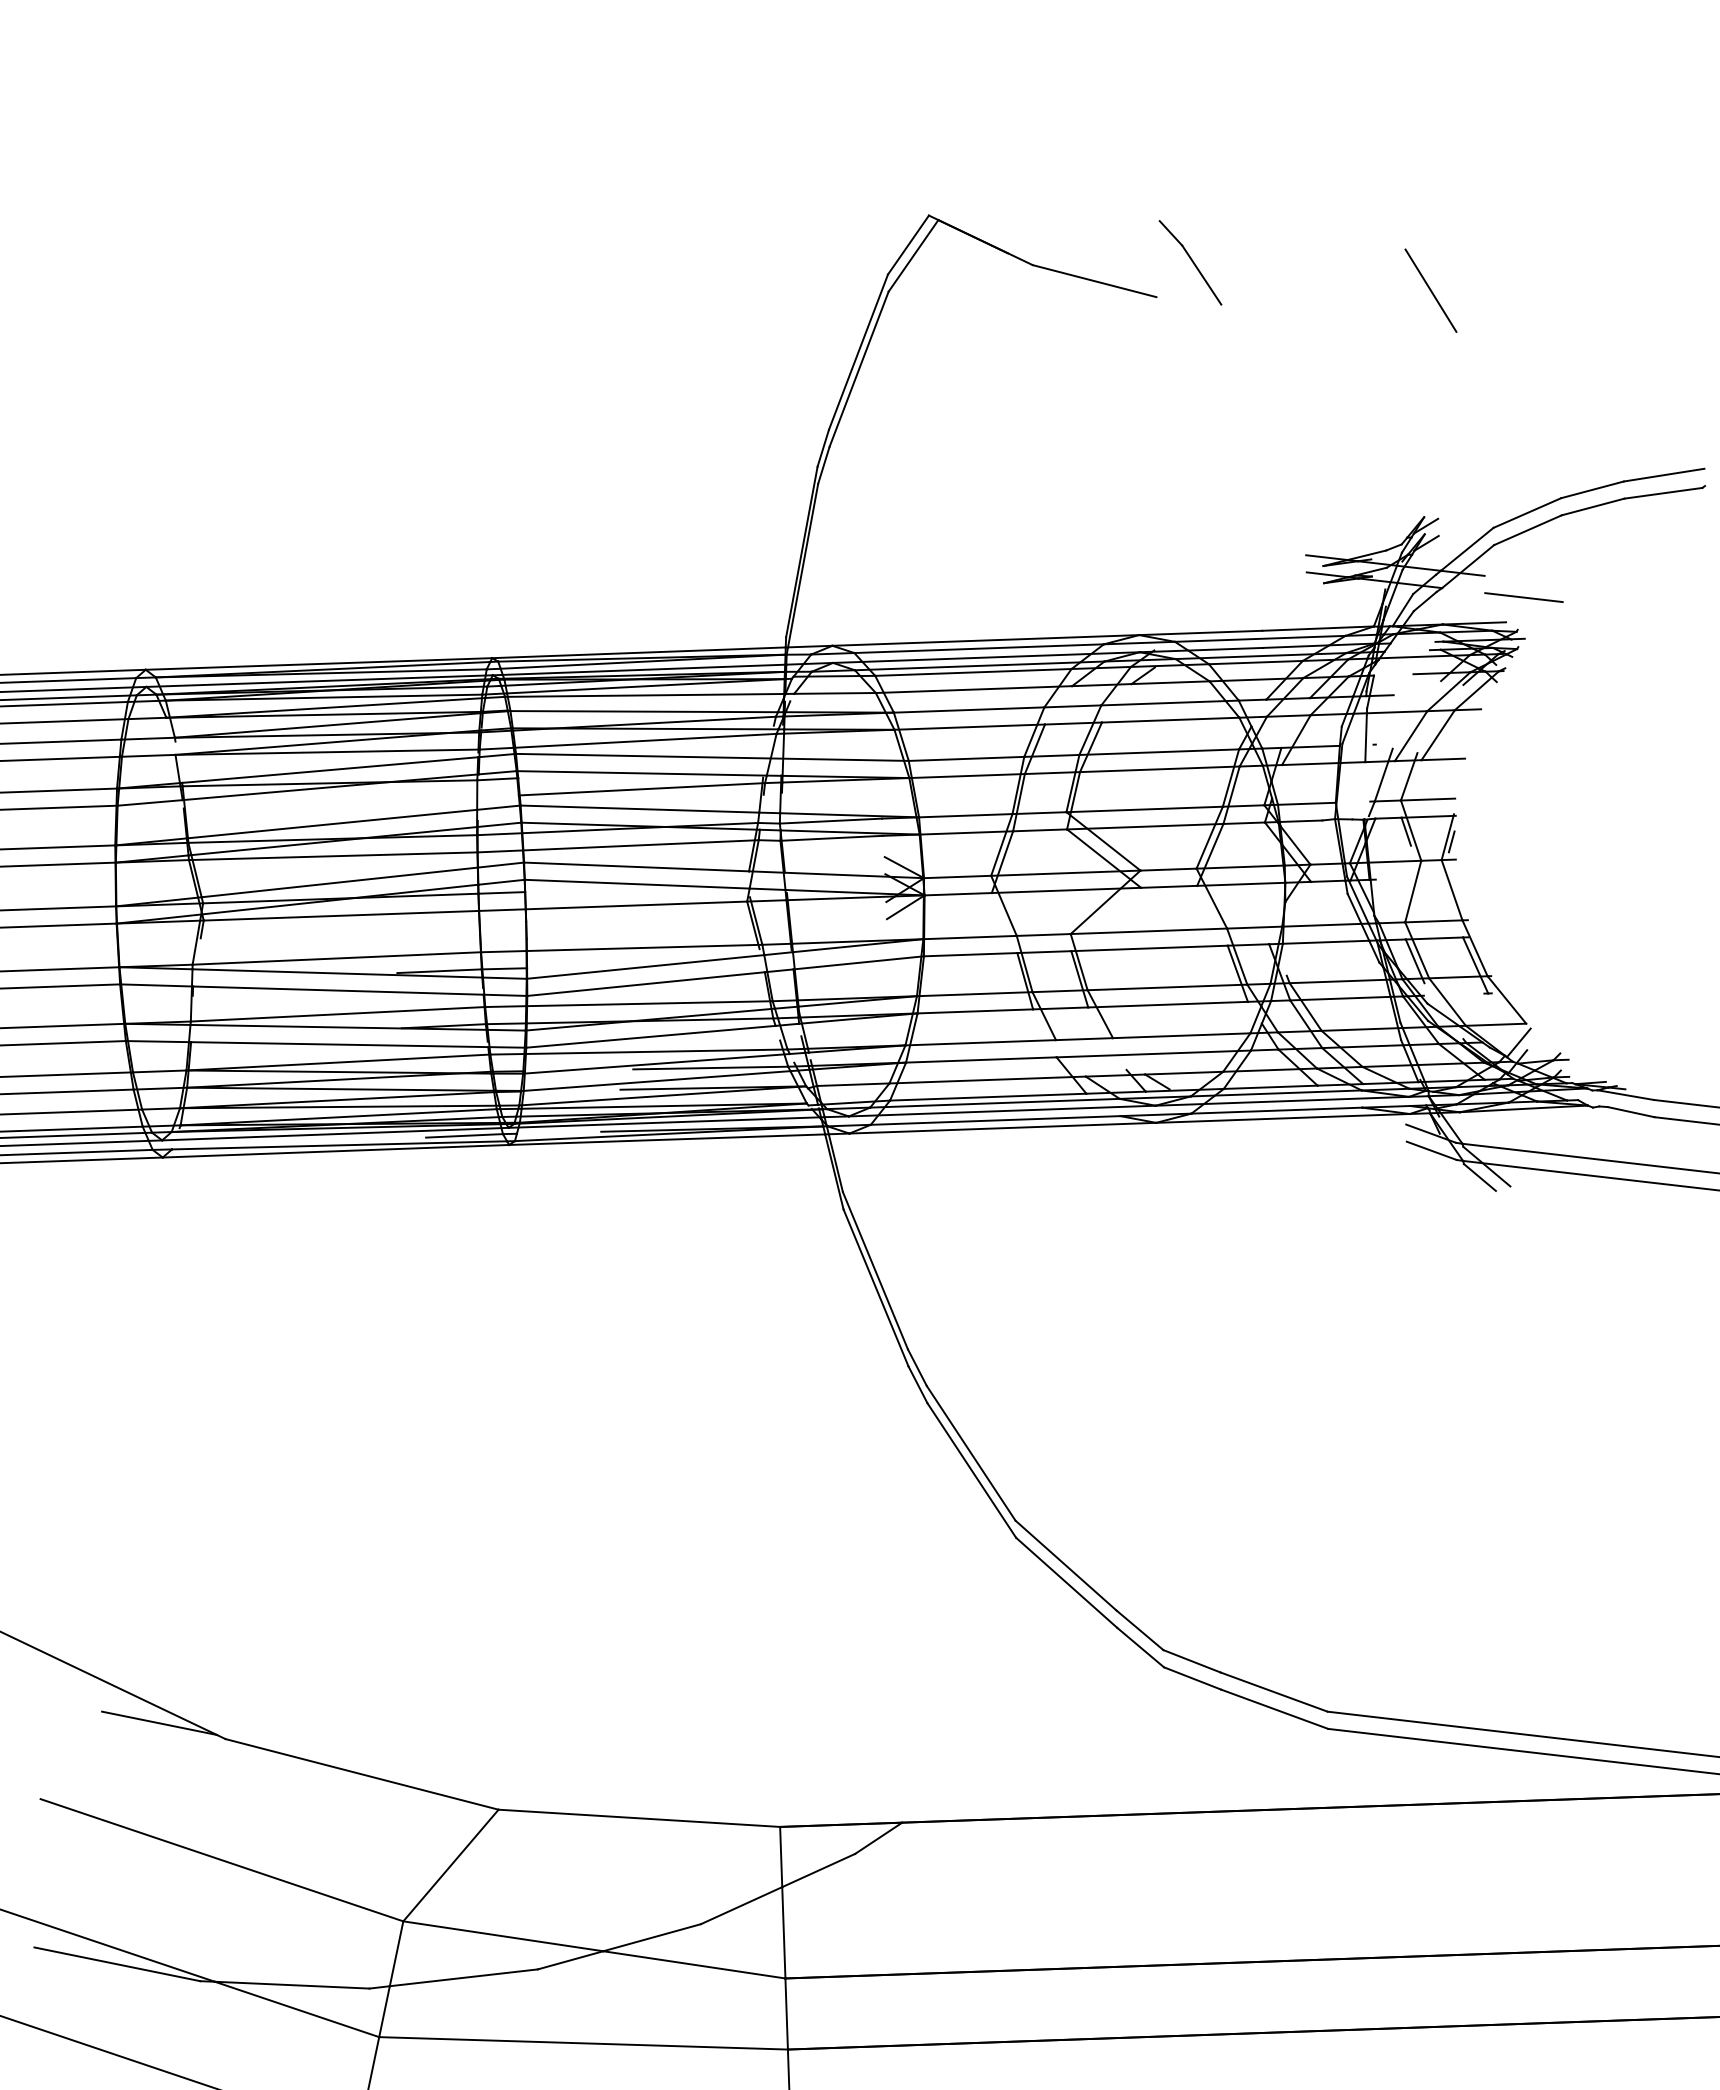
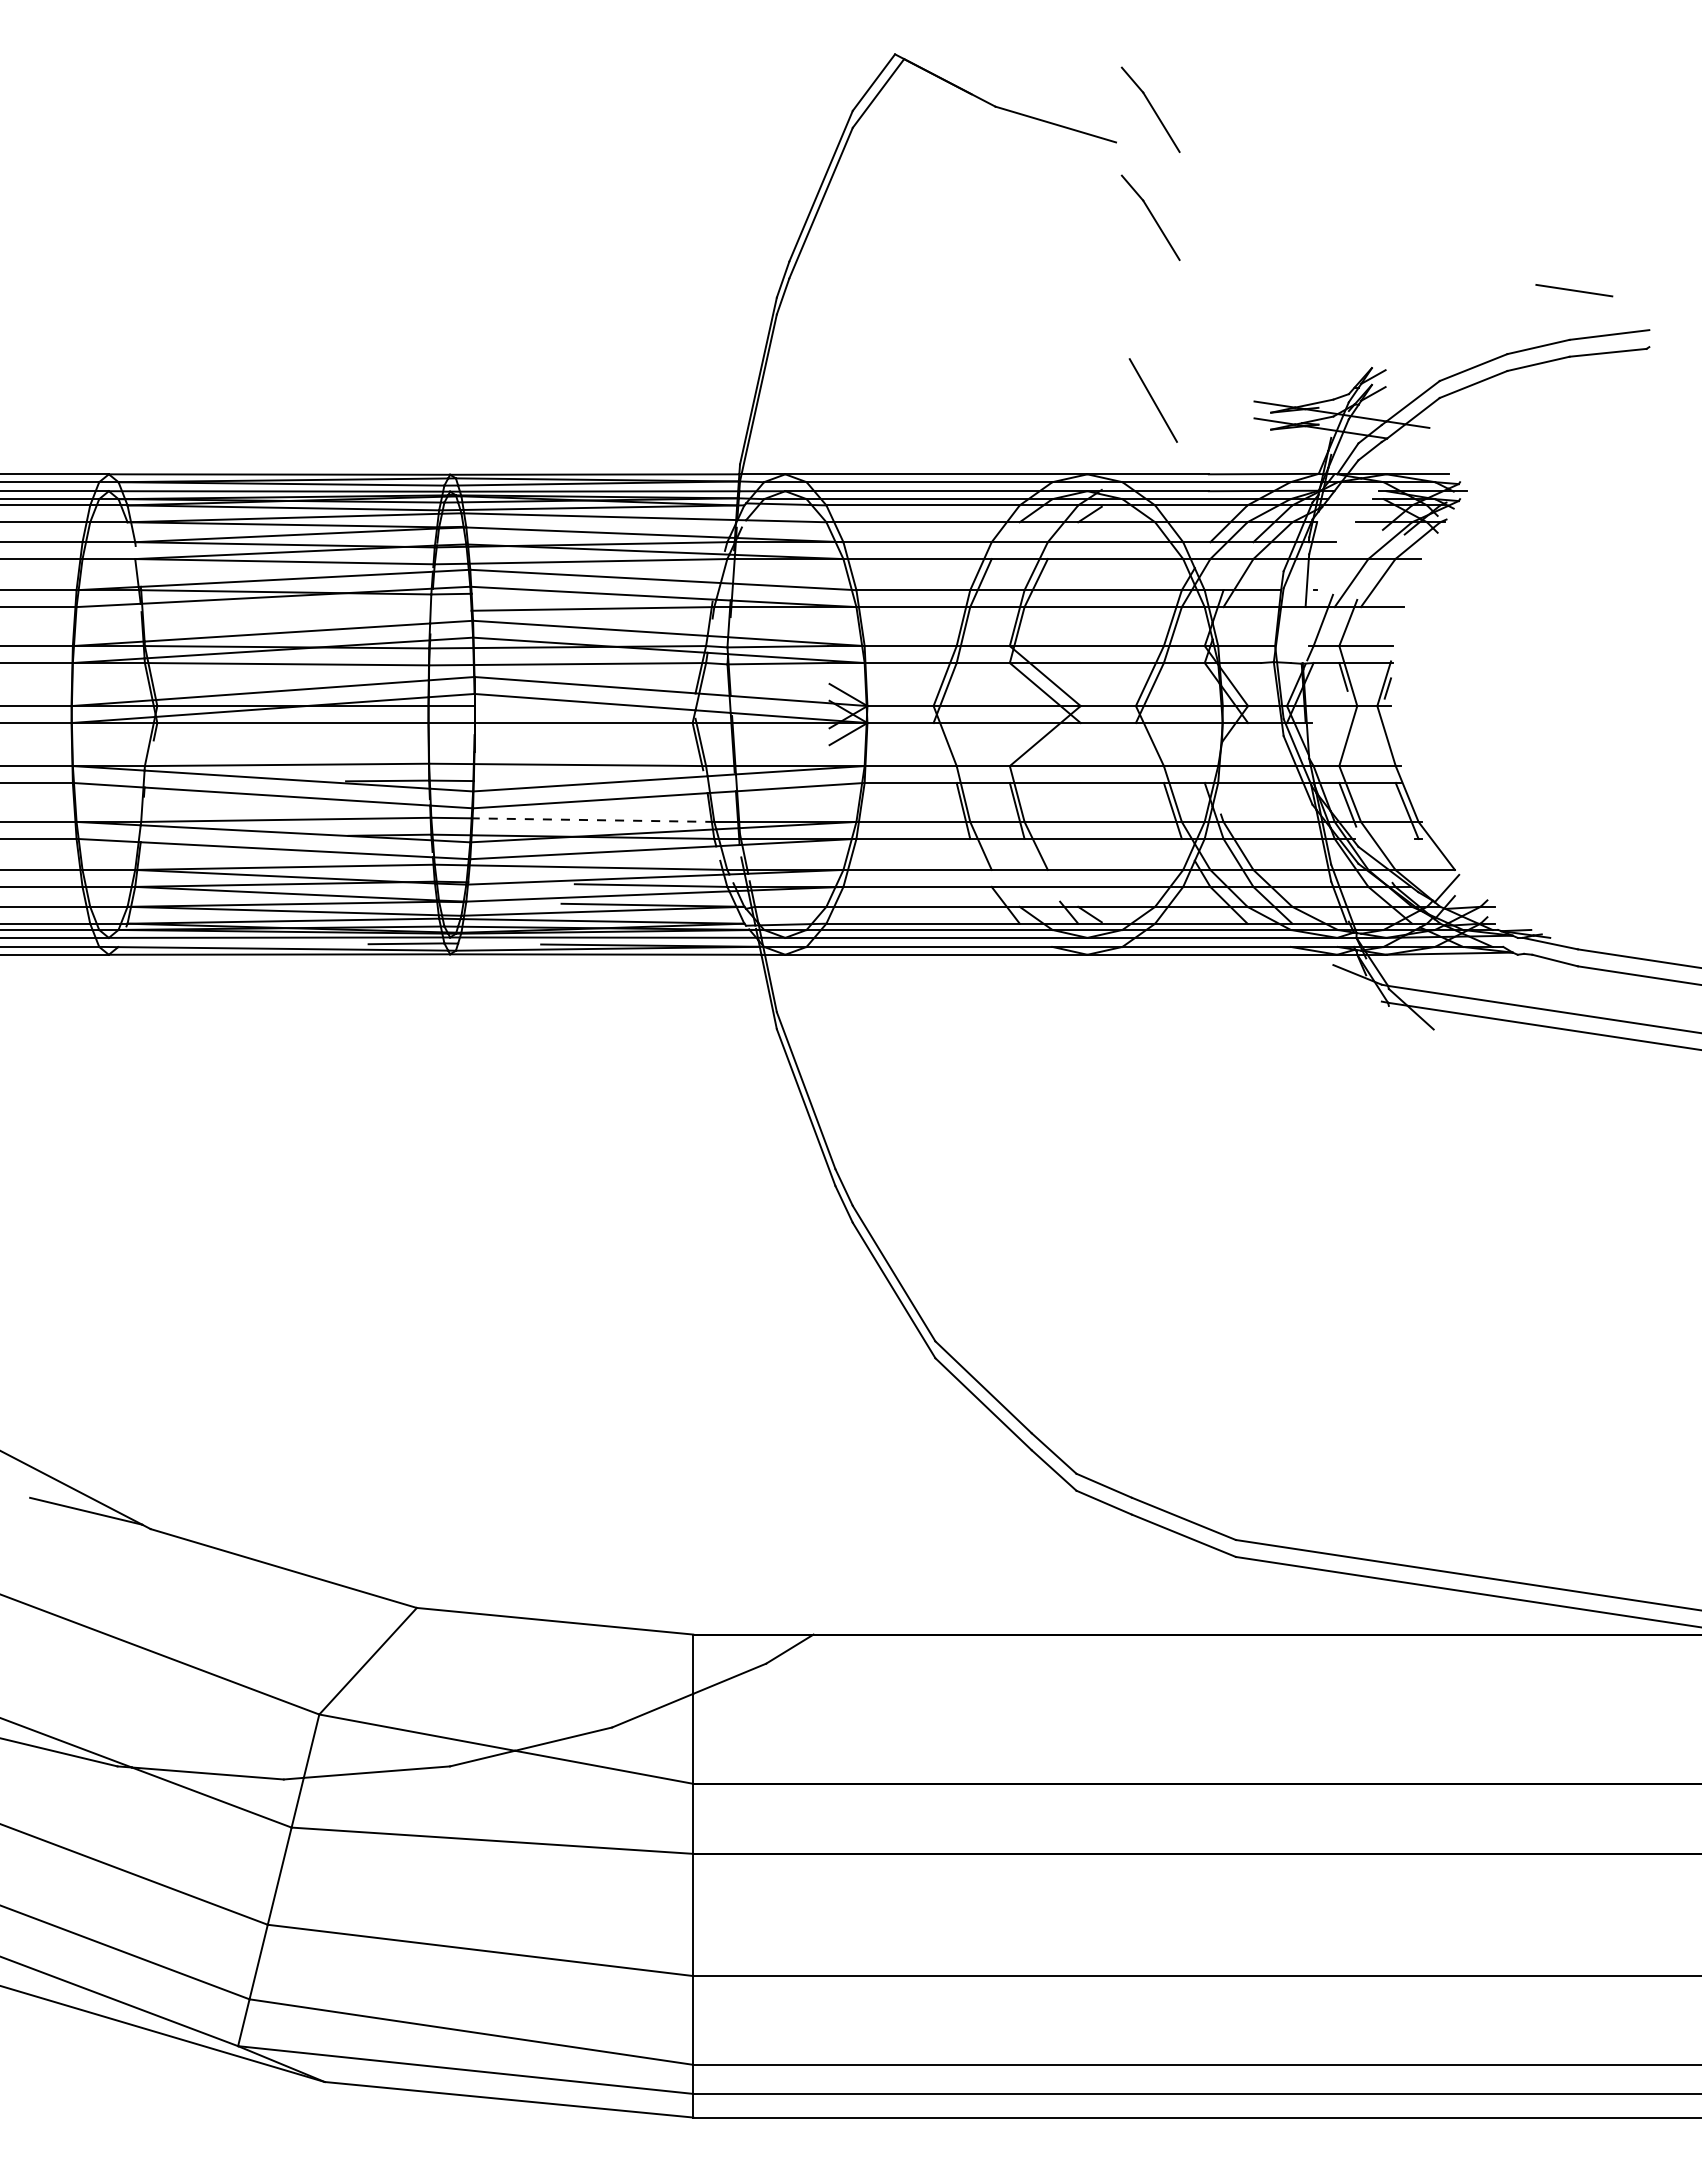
line: (1430, 290) -> (1152, 400), moved
part: (1194, 372) -> (1150, 217), added
line: (1524, 597) -> (1574, 290), moved
line: (648, 1004) -> (592, 820), solid -> dashed
line: (1431, 1150) -> (1357, 991), removed
line: (1479, 1177) -> (1403, 1019), removed

